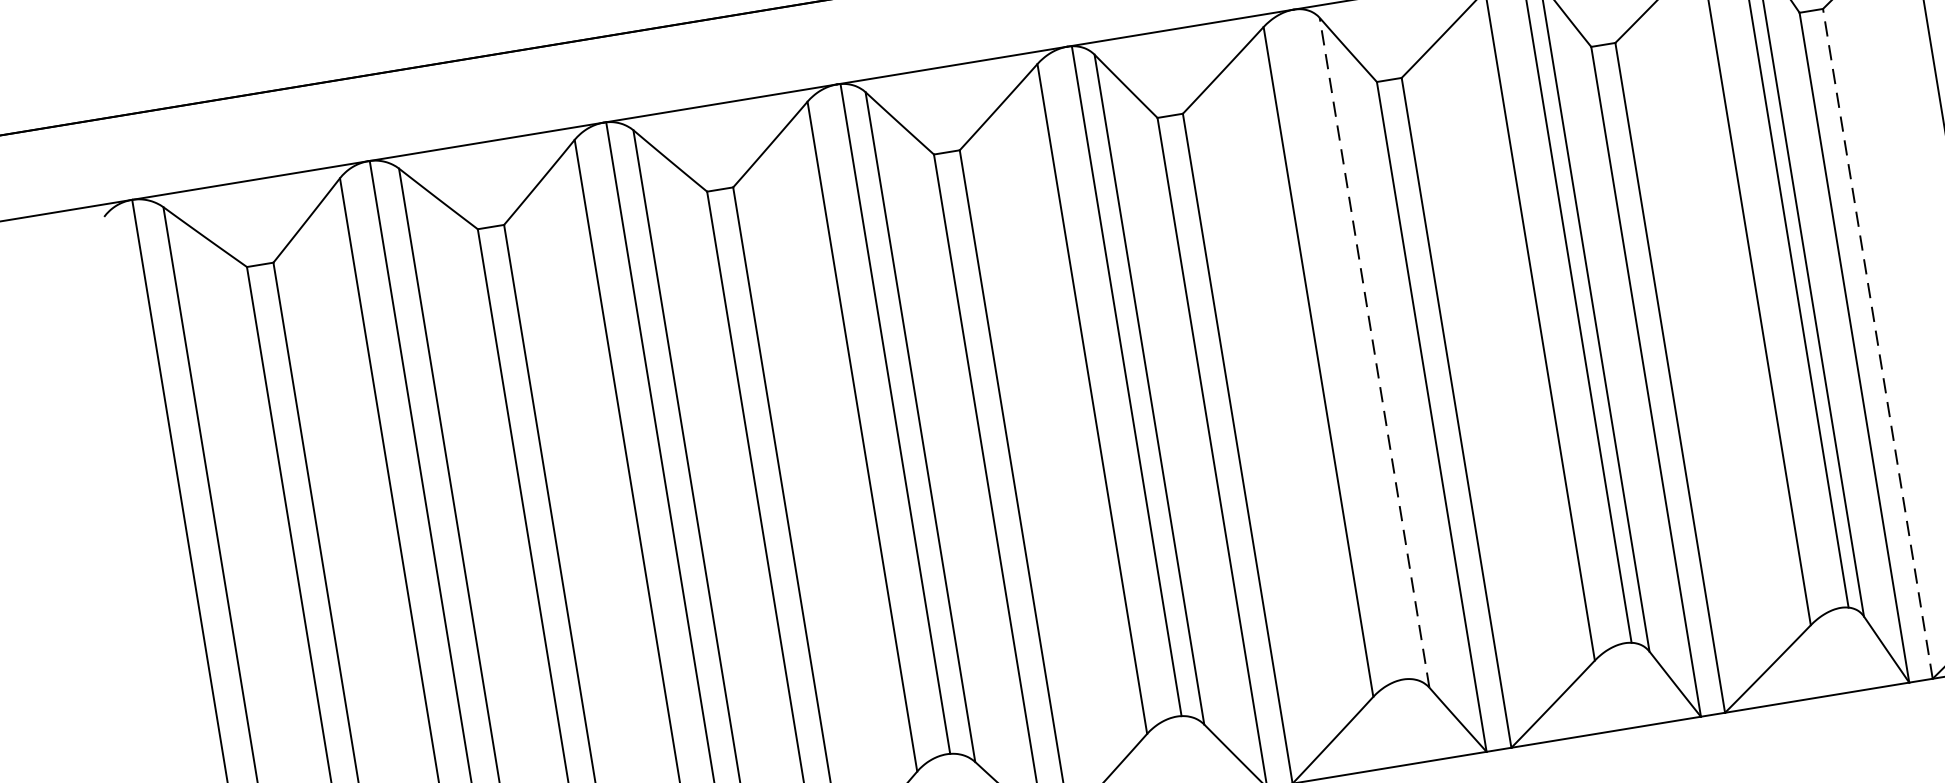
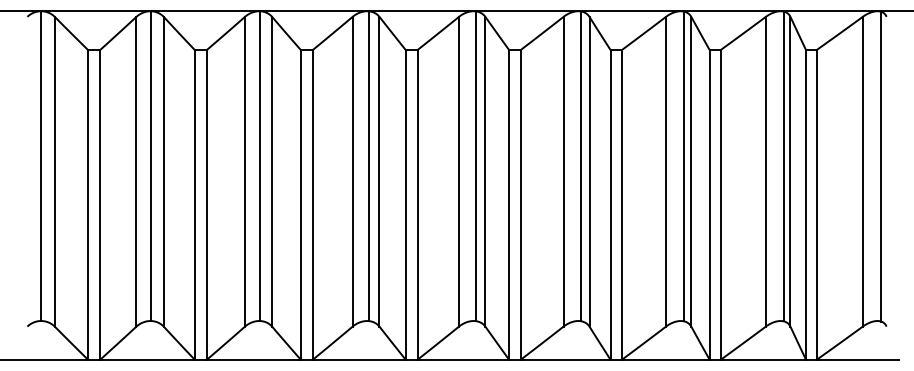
line: (1877, 343) -> (816, 204), dashed -> solid
line: (1353, 344) -> (580, 166), added
line: (1374, 352) -> (589, 171), dashed -> solid

